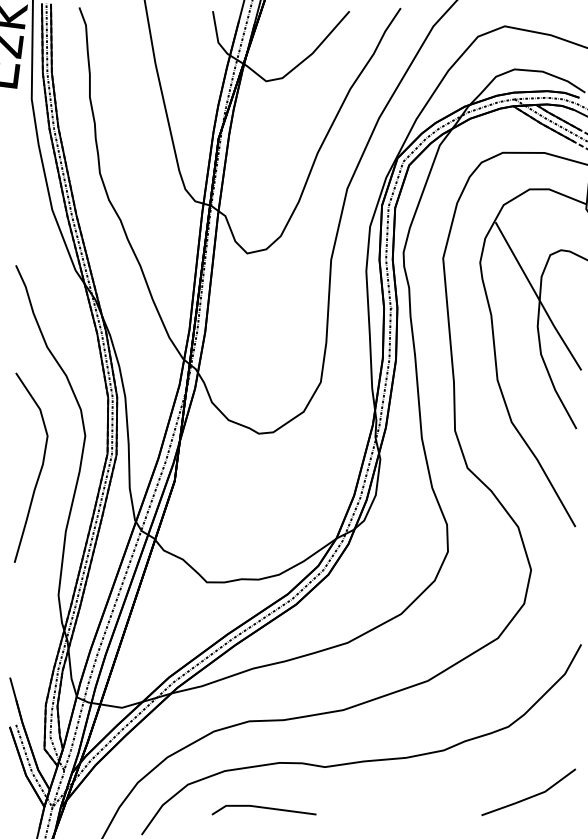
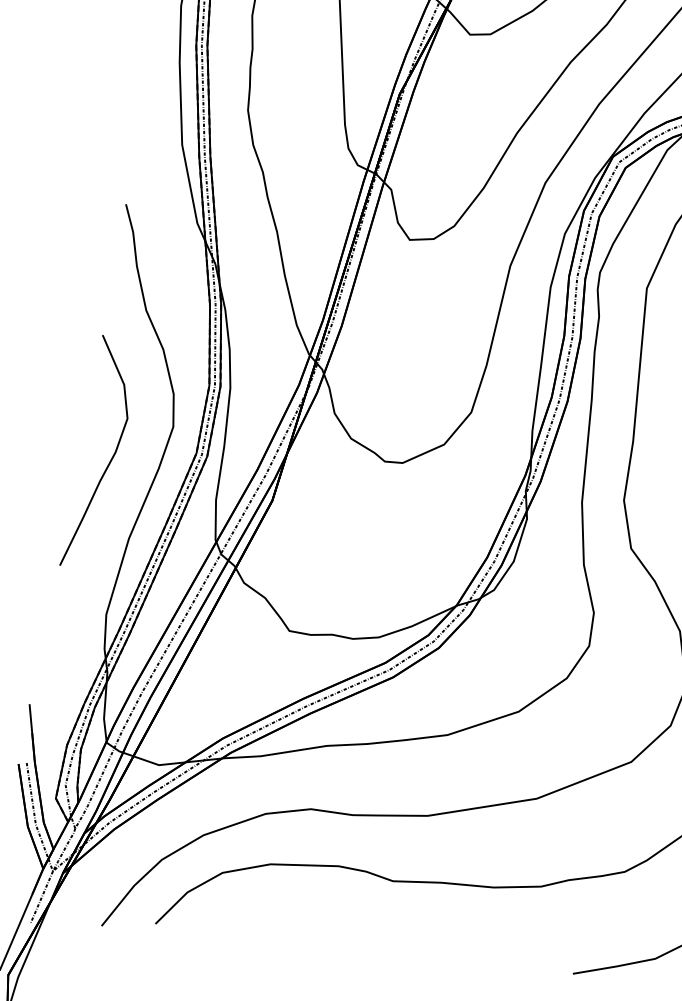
line: (263, 808) -> (309, 918), removed

